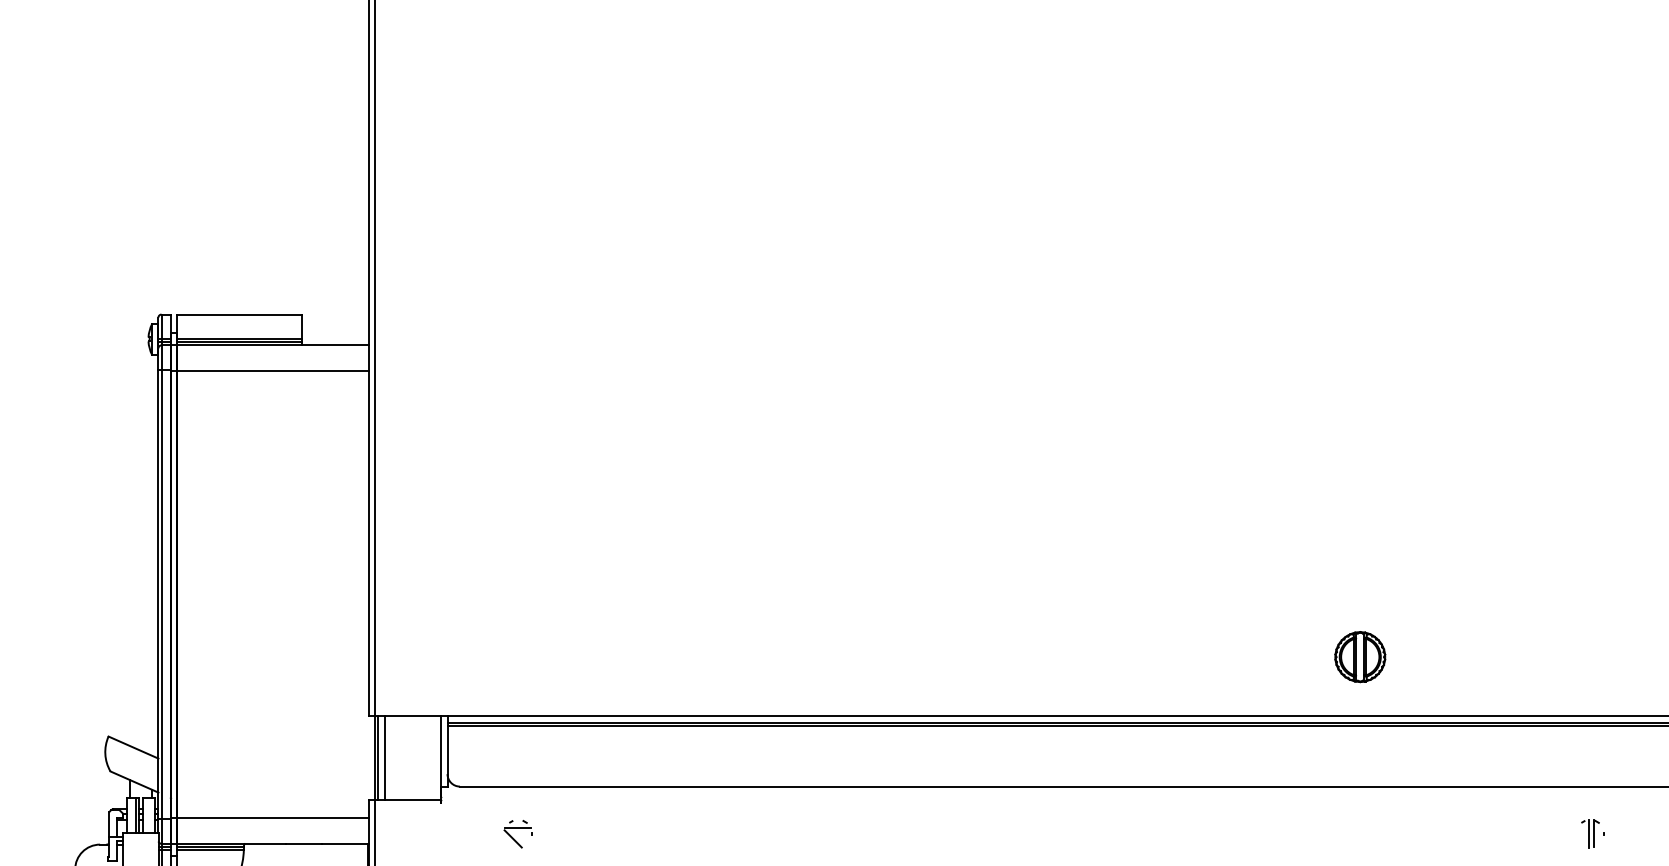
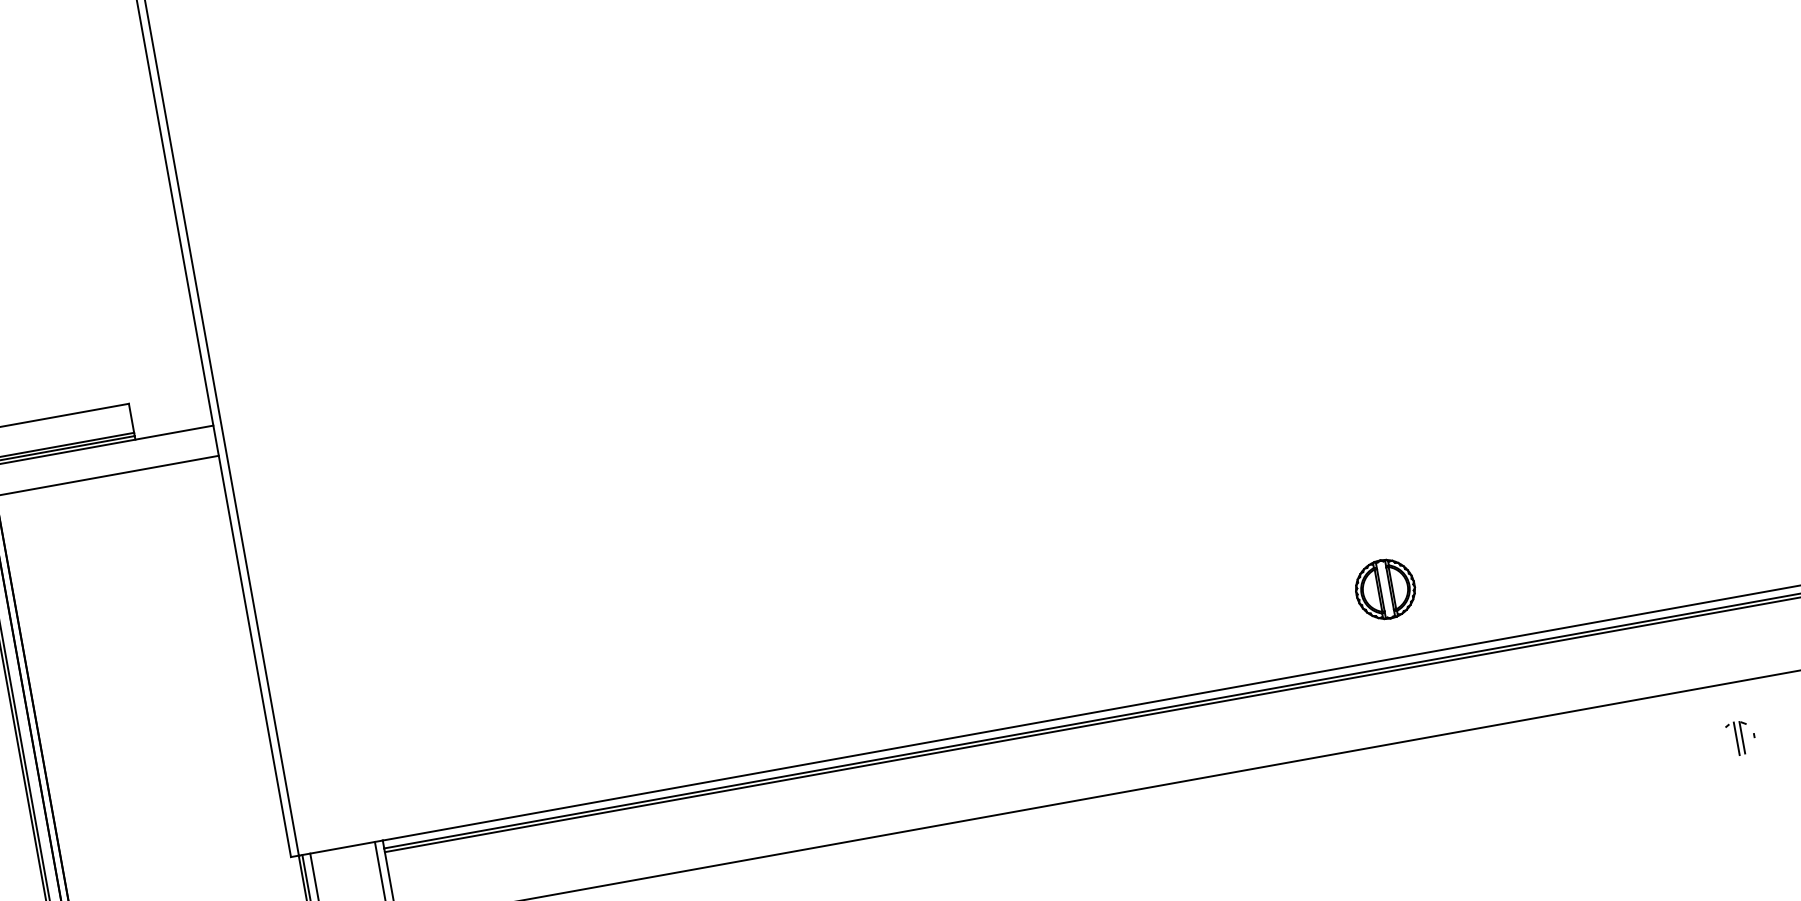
part: (1360, 657) -> (1385, 589), moved

